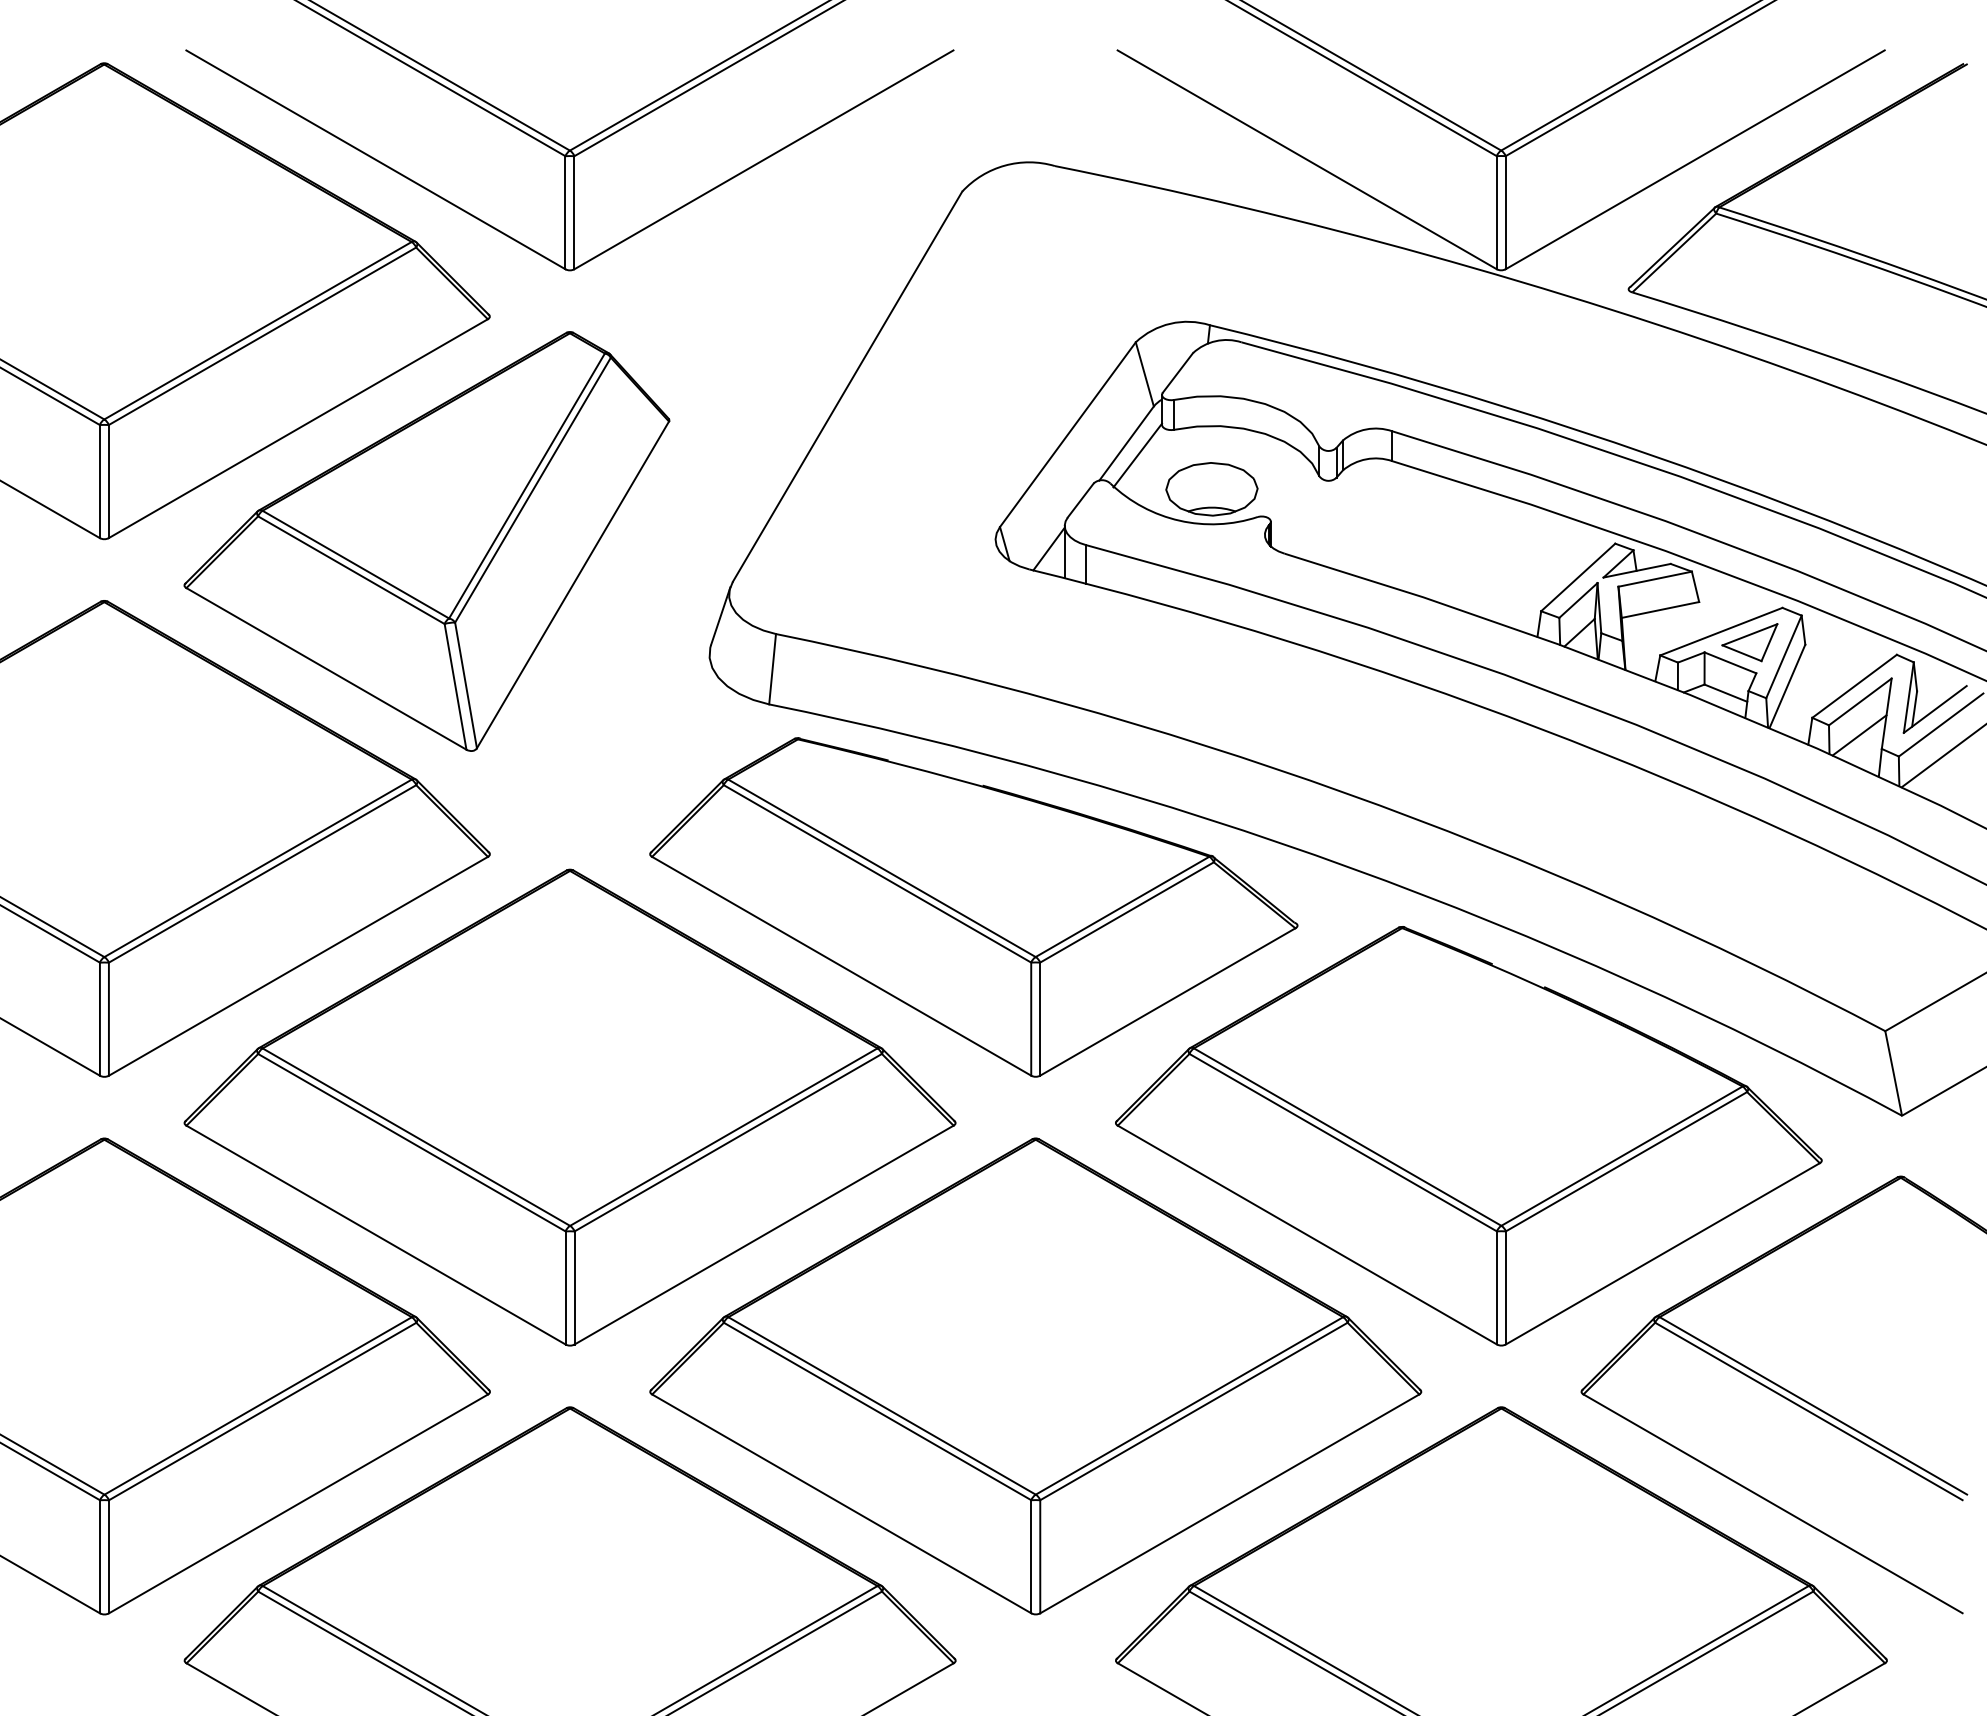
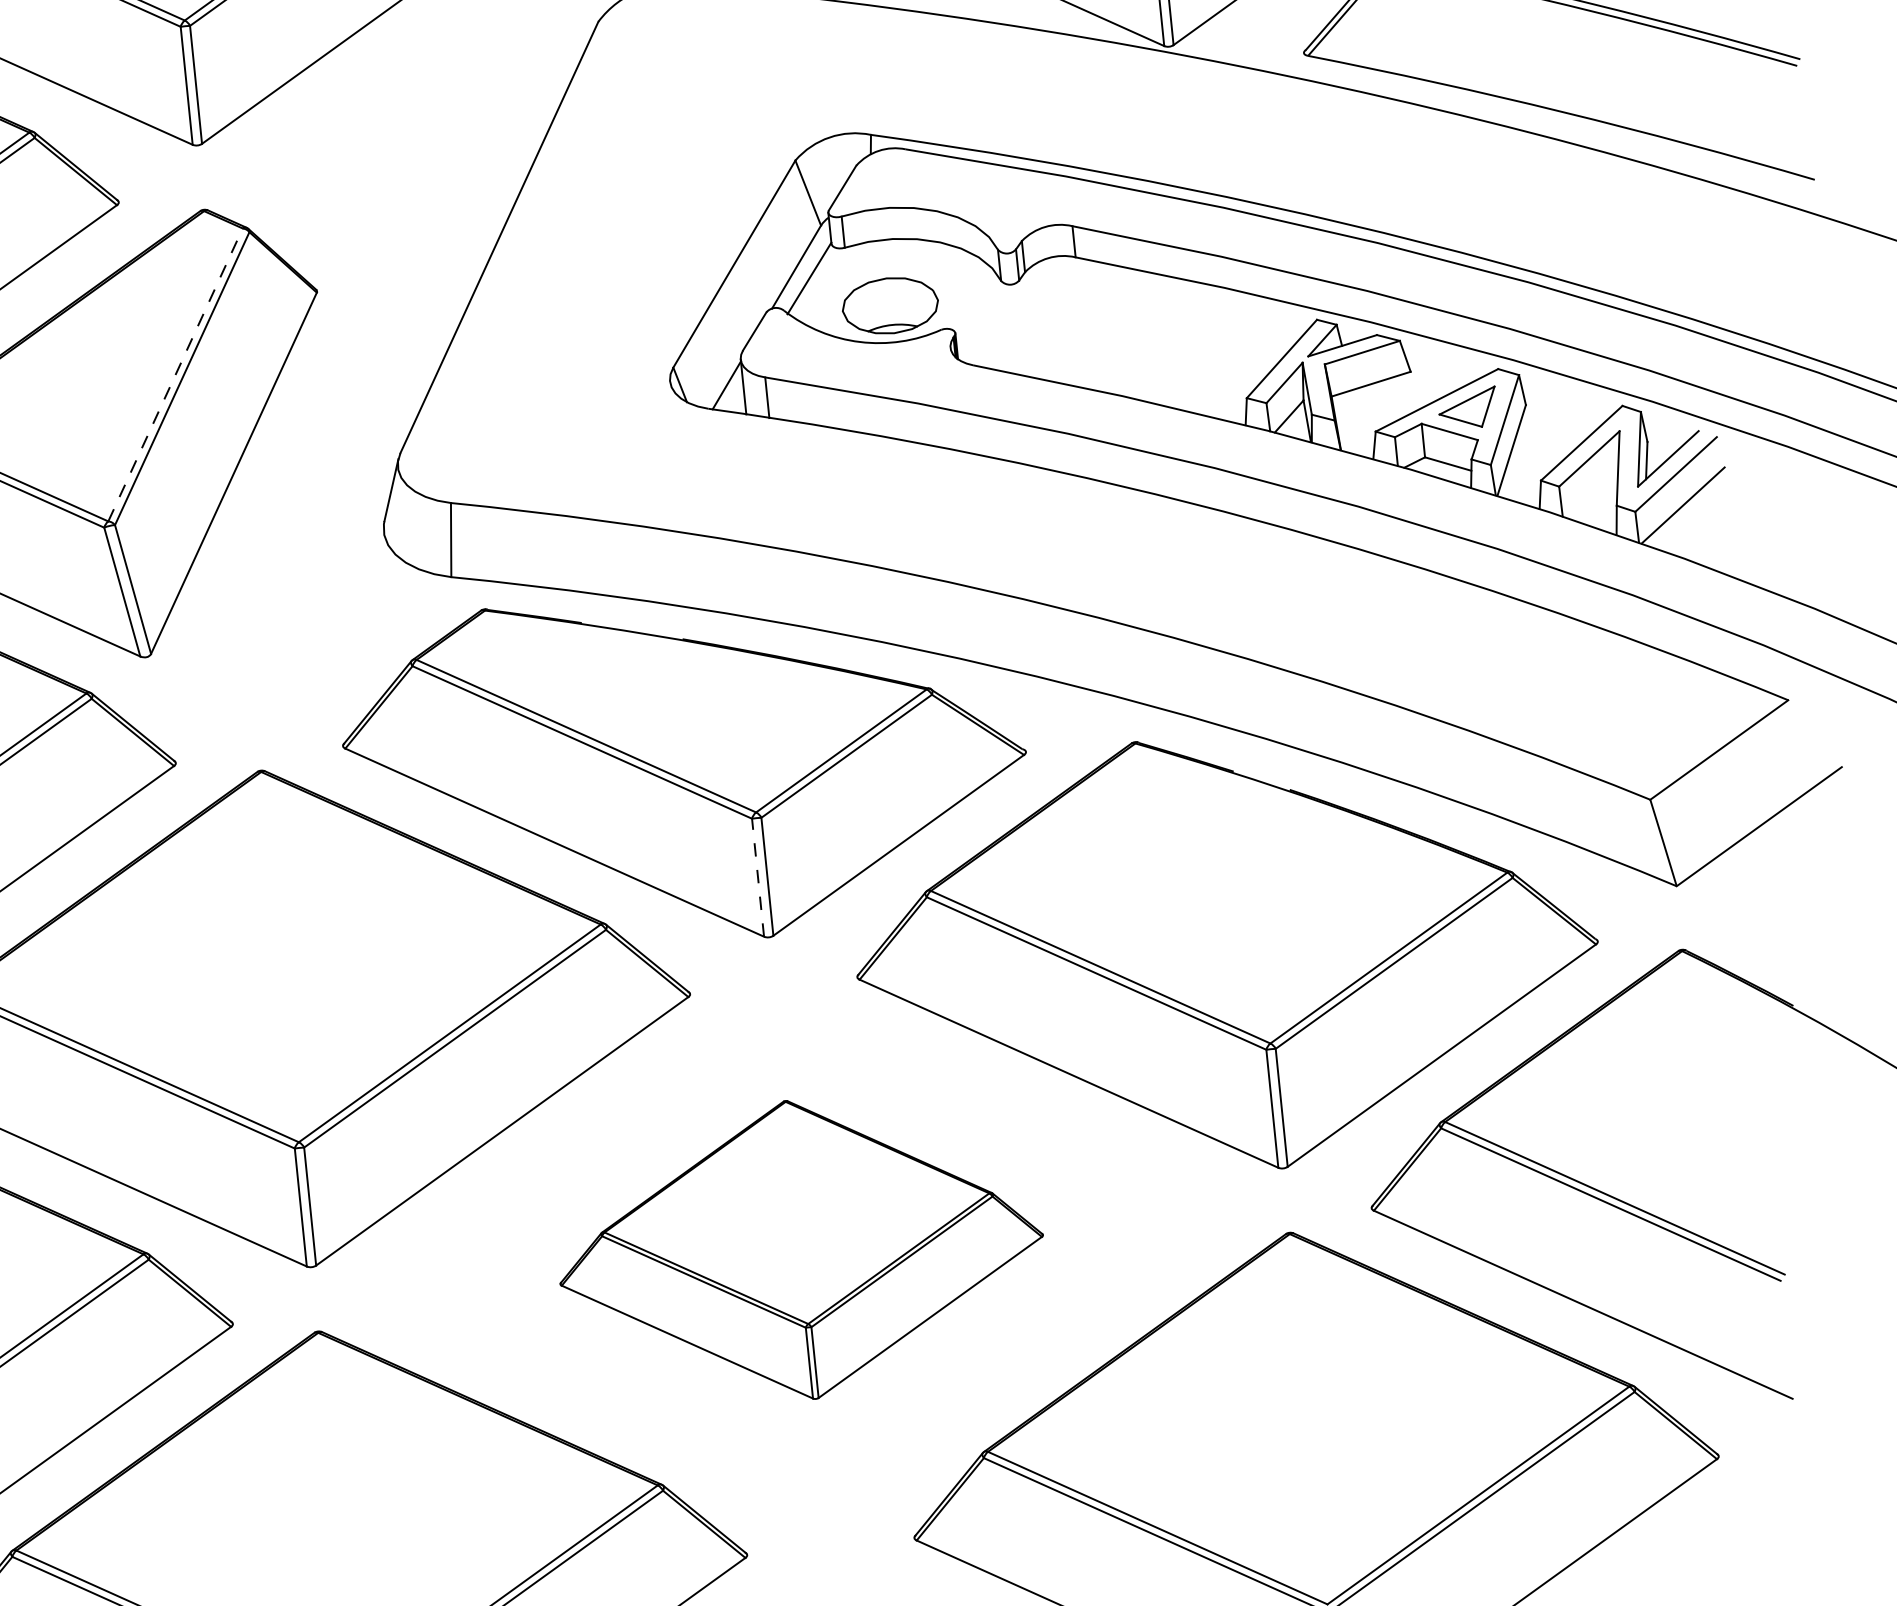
line: (527, 485) -> (175, 374), solid -> dashed
line: (1859, 735) -> (1592, 494), removed
line: (1031, 1019) -> (758, 878), solid -> dashed
part: (1035, 1376) -> (800, 1250), size x0.6

